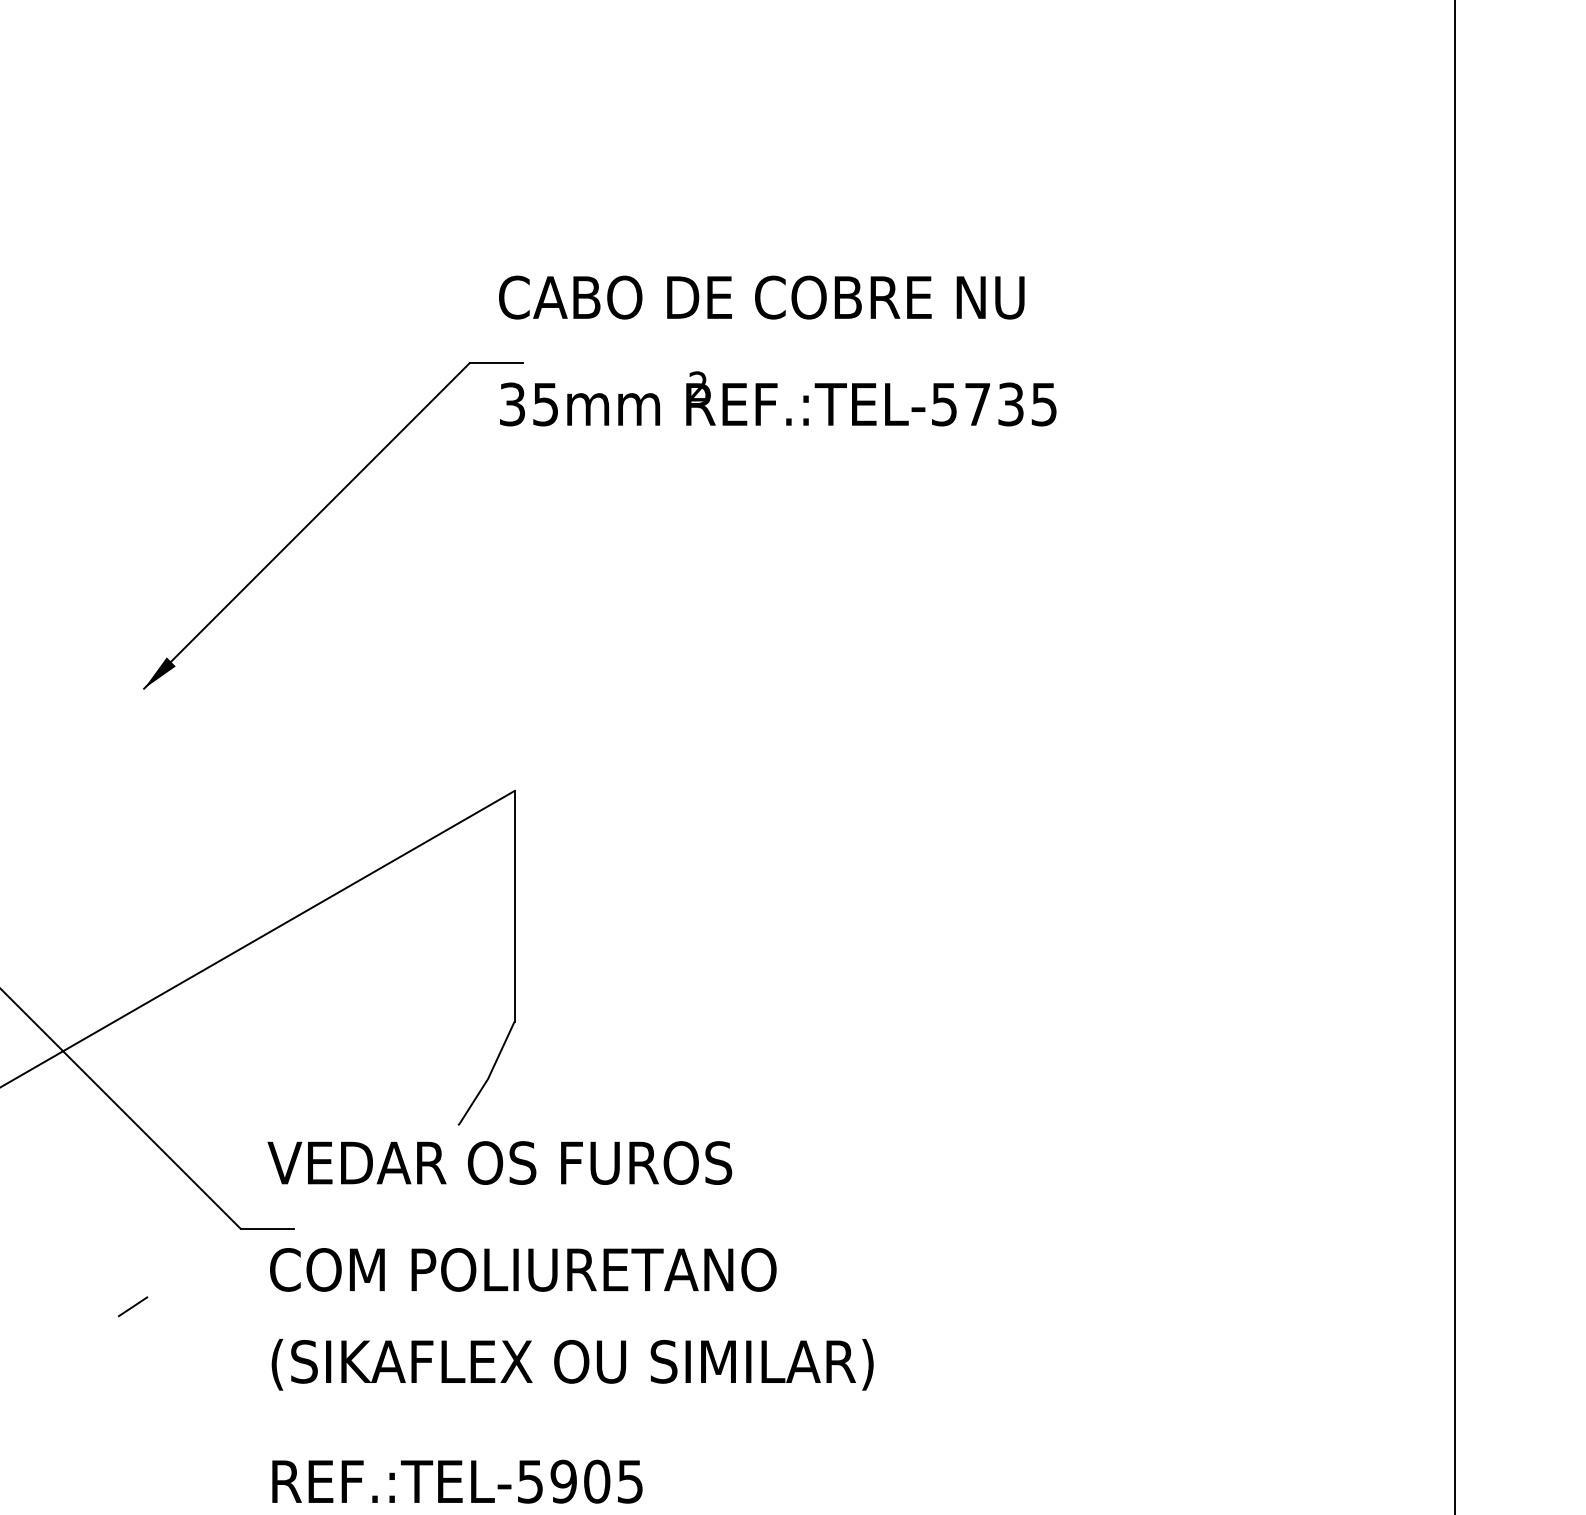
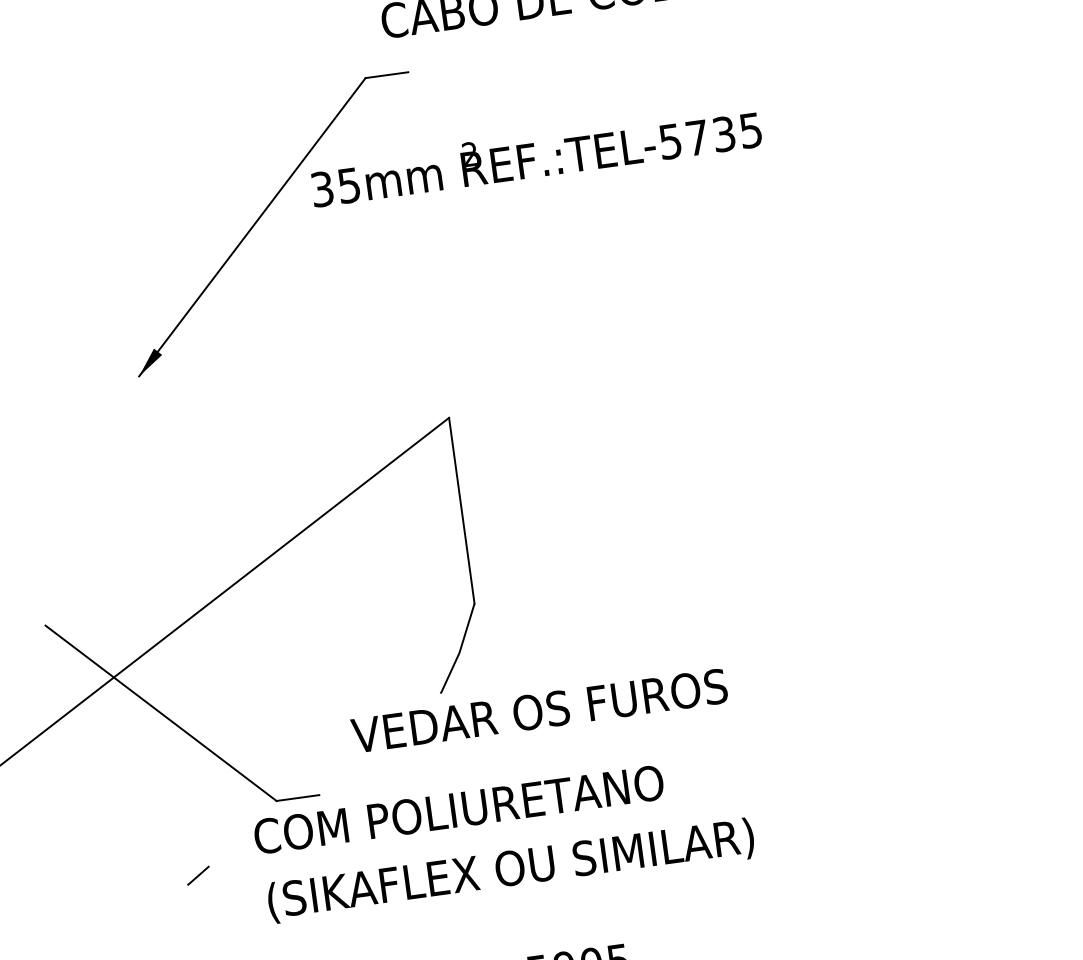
text: (778, 398) -> (536, 155), moved
text: (499, 1162) -> (539, 710), moved
text: (523, 1269) -> (459, 809), moved
text: (572, 1364) -> (510, 870), moved

